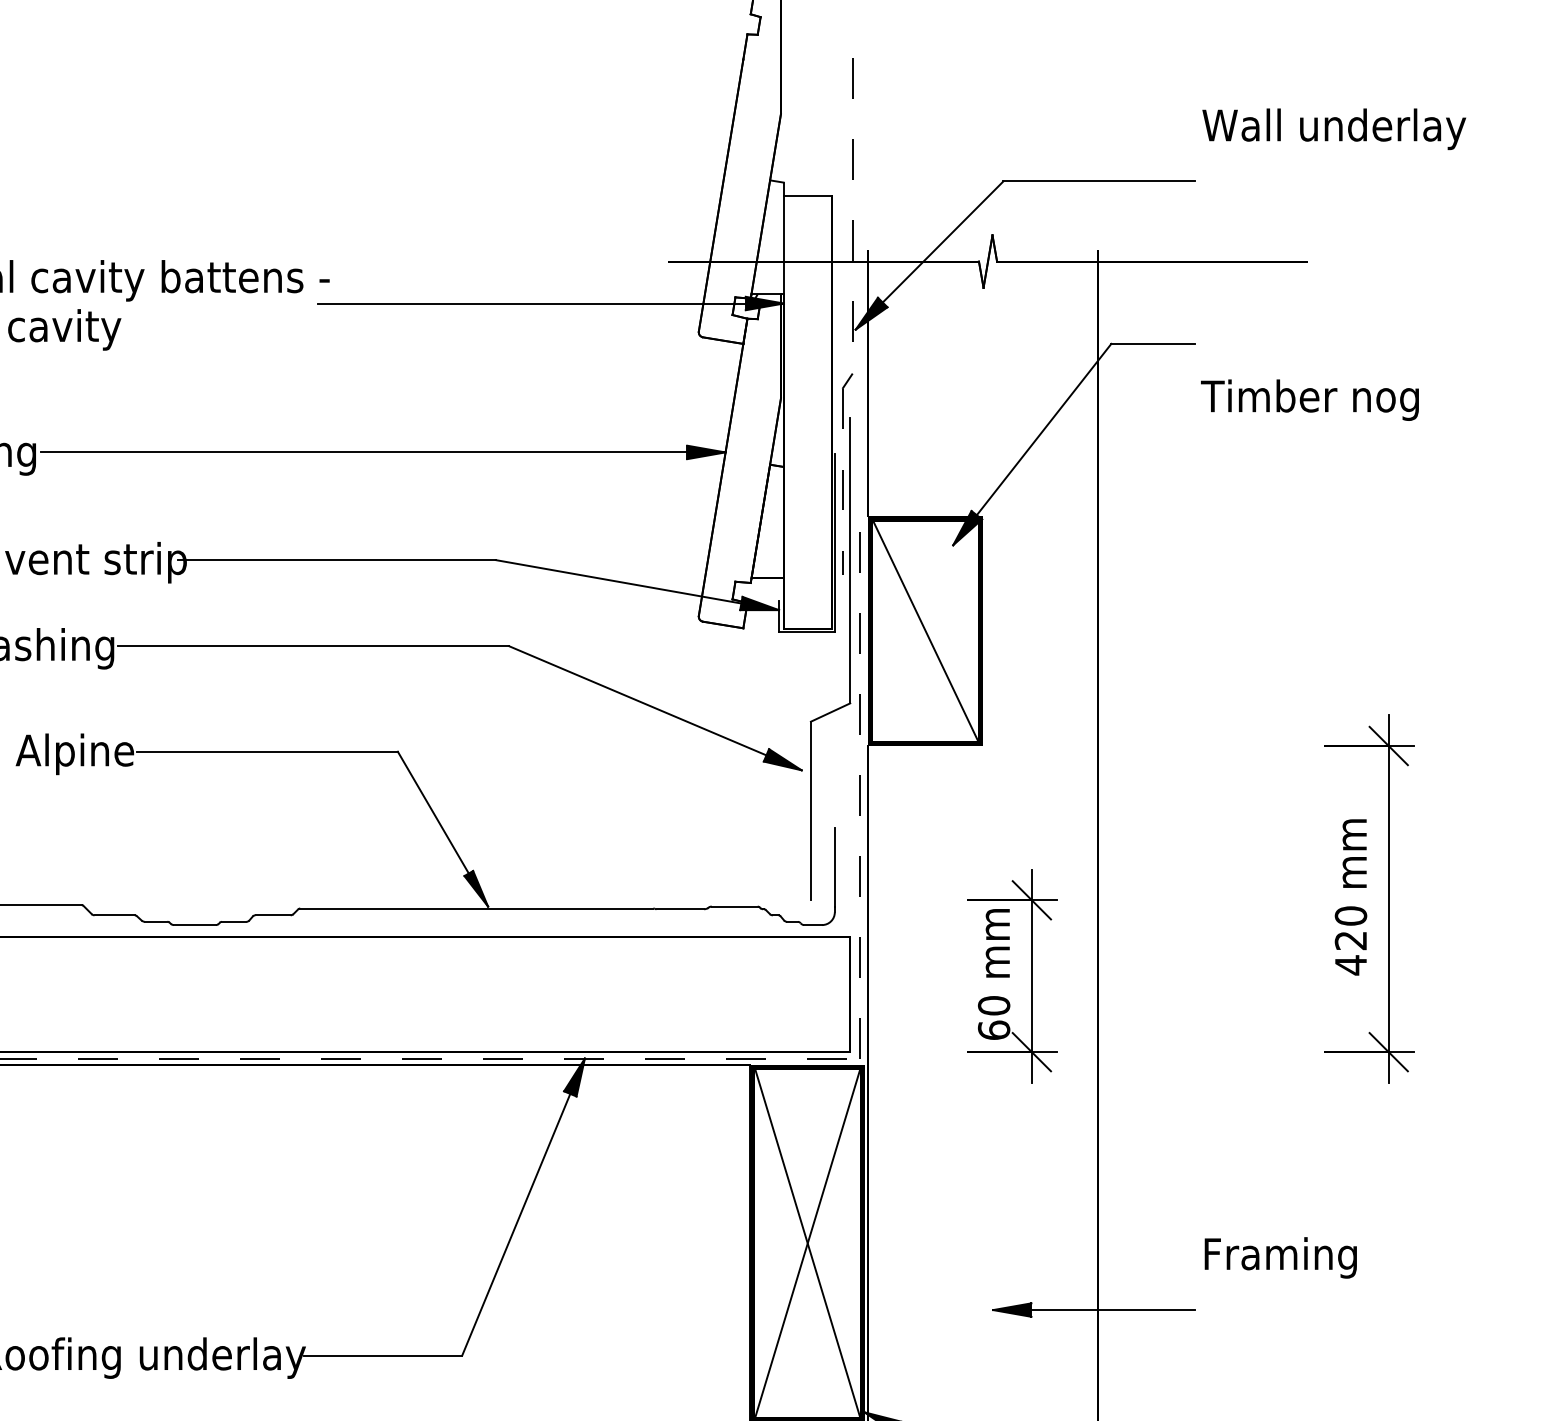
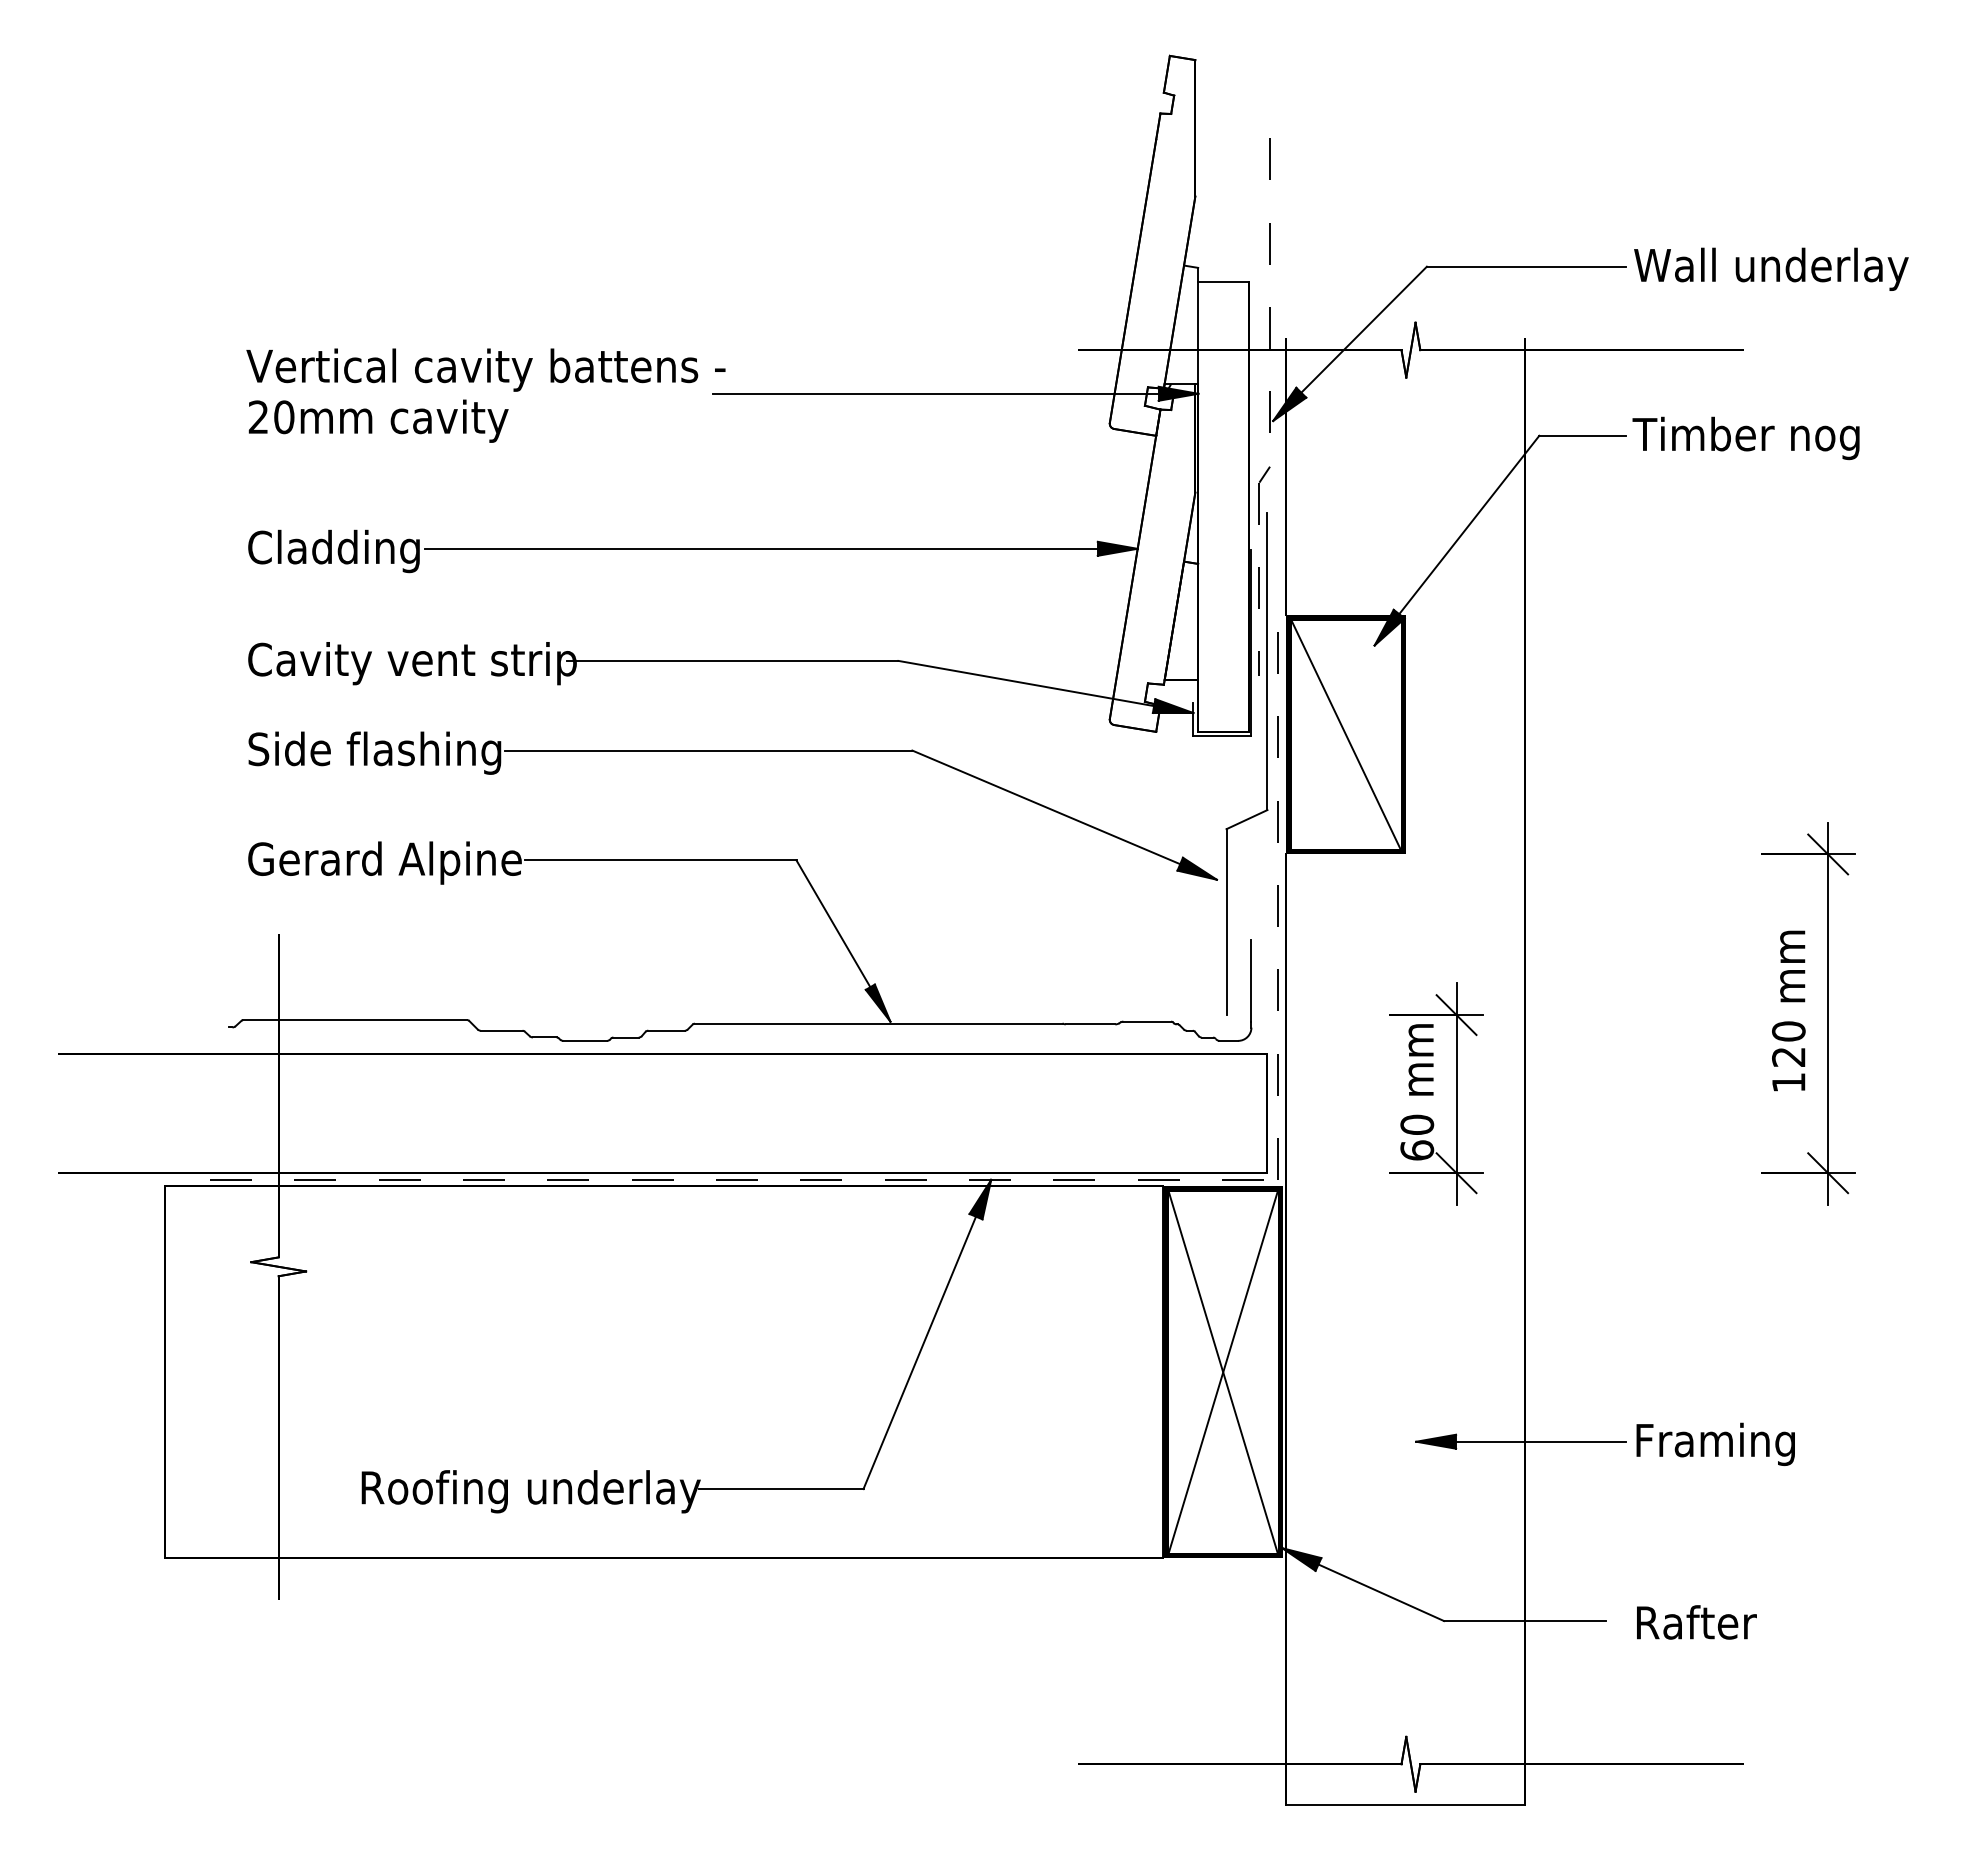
text: (1334, 128) -> (1771, 268), moved
text: (1309, 400) -> (1745, 438), moved
text: (1350, 965) -> (1788, 1082), 420 -> 120
text: (1280, 1257) -> (1715, 1443), moved

